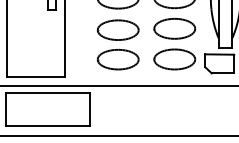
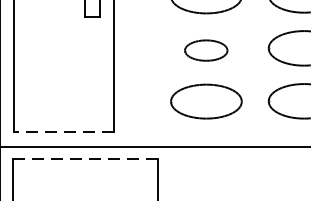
part: (117, 29) -> (205, 49), size x0.6
line: (35, 77) -> (63, 132), solid -> dashed
line: (48, 93) -> (85, 160), solid -> dashed

